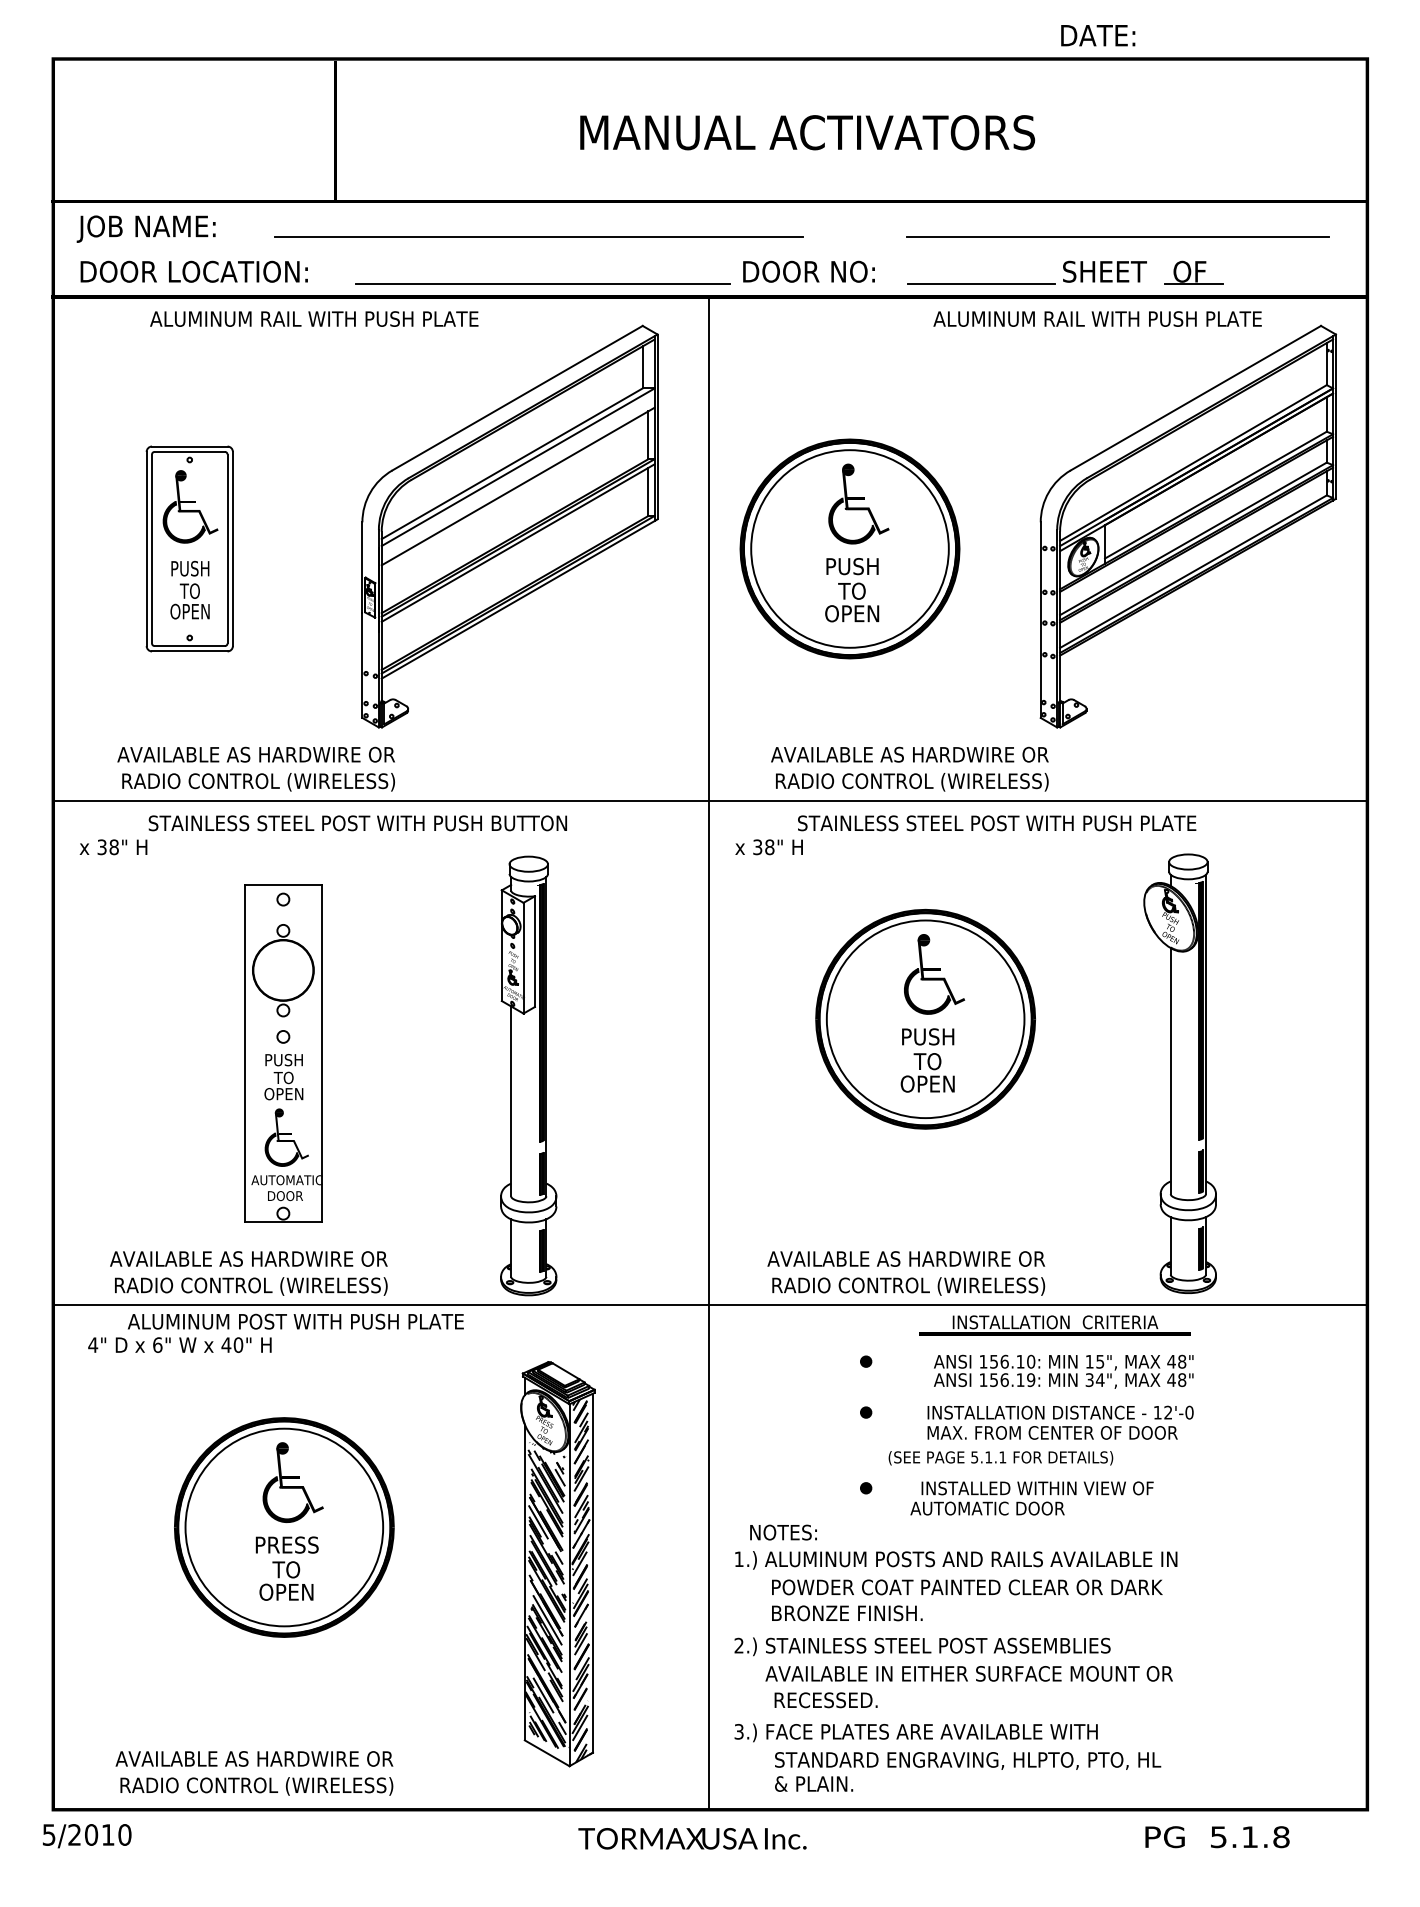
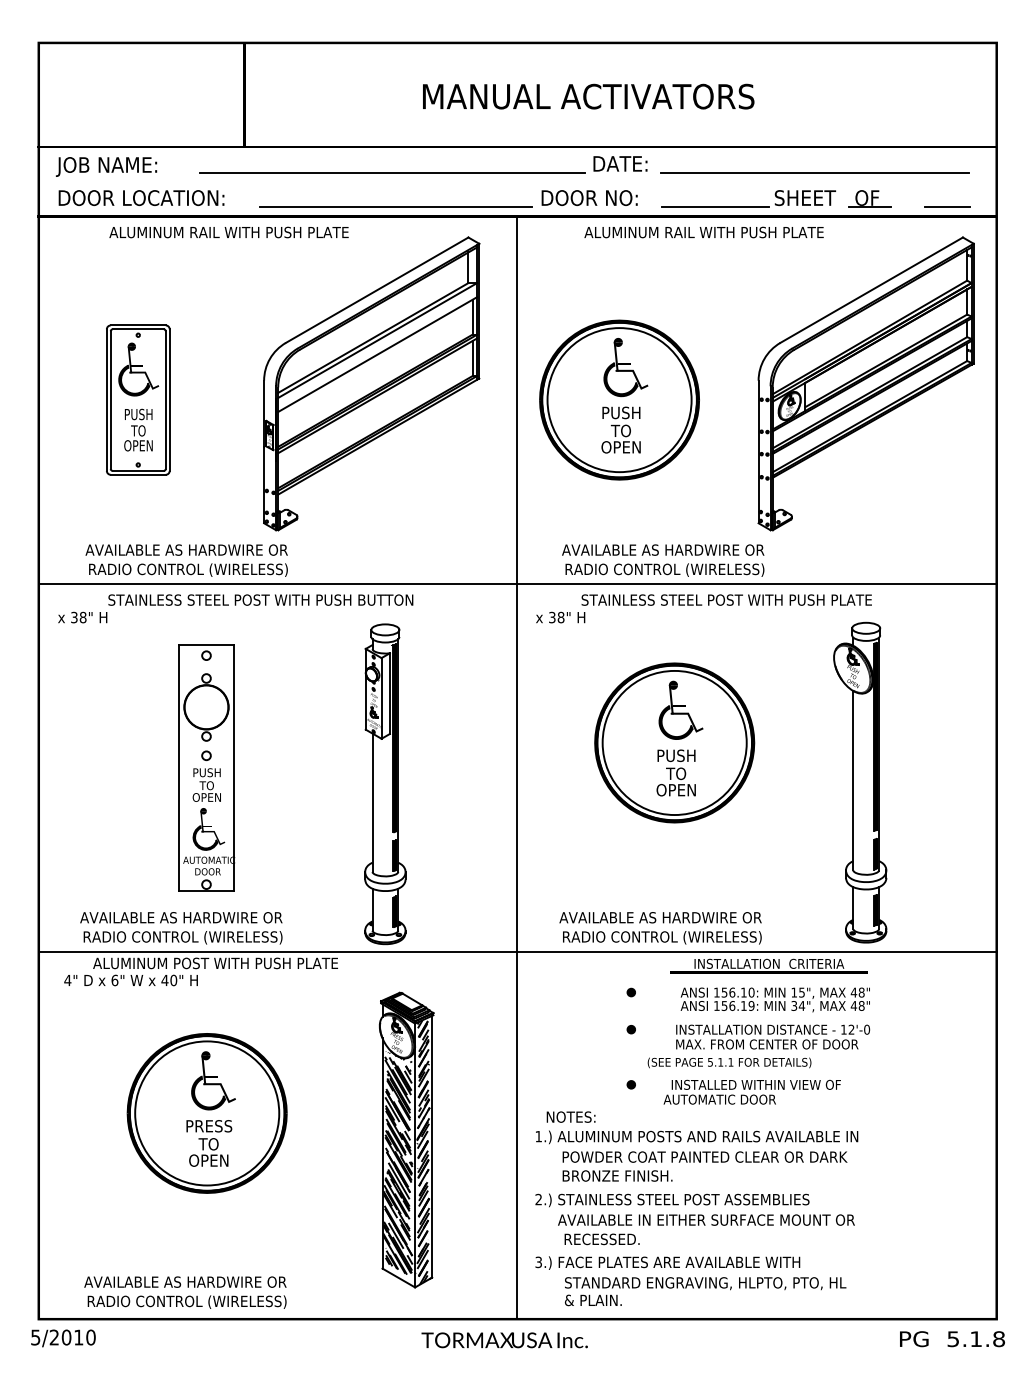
text: (1098, 35) -> (620, 163), moved
line: (1299, 284) -> (947, 207), added
text: (1096, 319) -> (703, 232), moved
text: (1217, 1837) -> (952, 1339), moved

